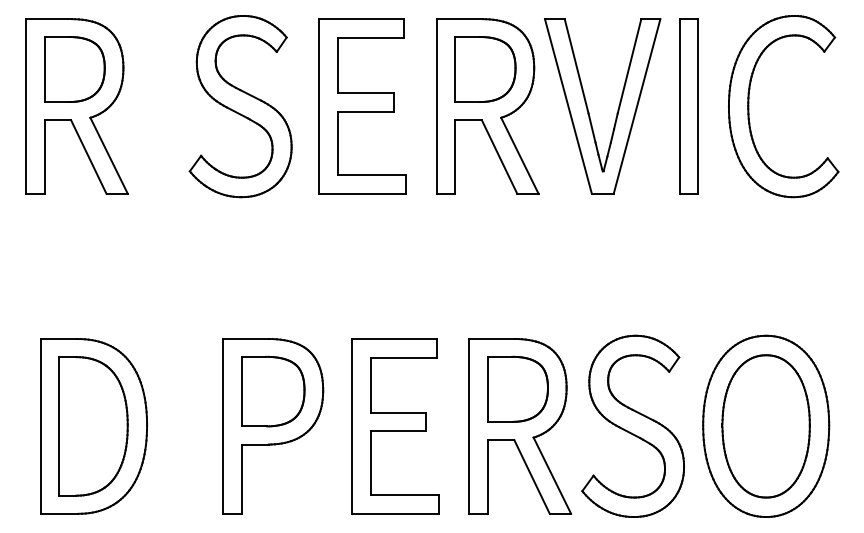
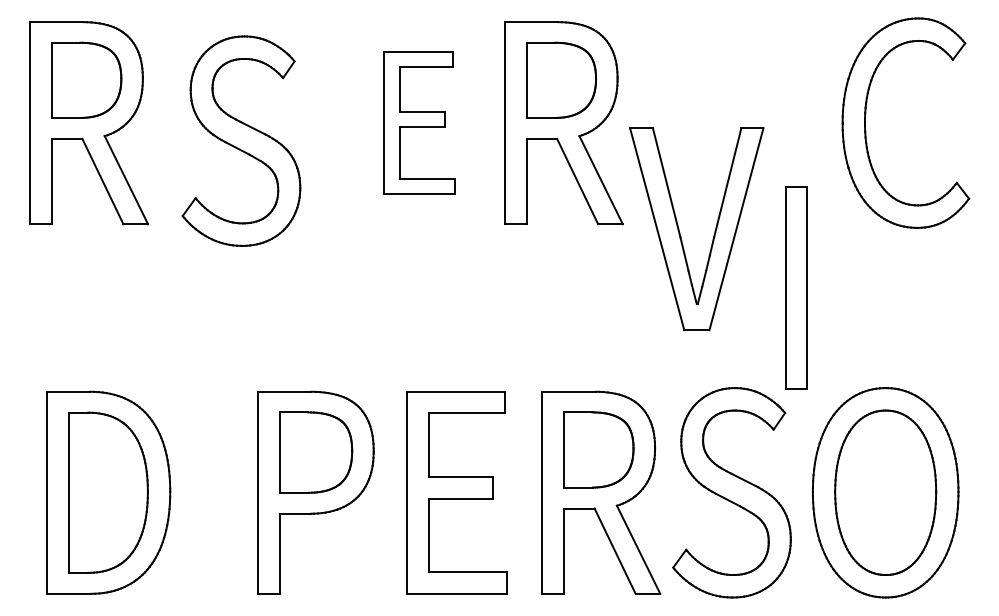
part: (240, 105) -> (241, 140), moved
part: (362, 105) -> (419, 122), size x0.7
part: (688, 105) -> (796, 287), moved
part: (588, 109) -> (680, 232), moved

